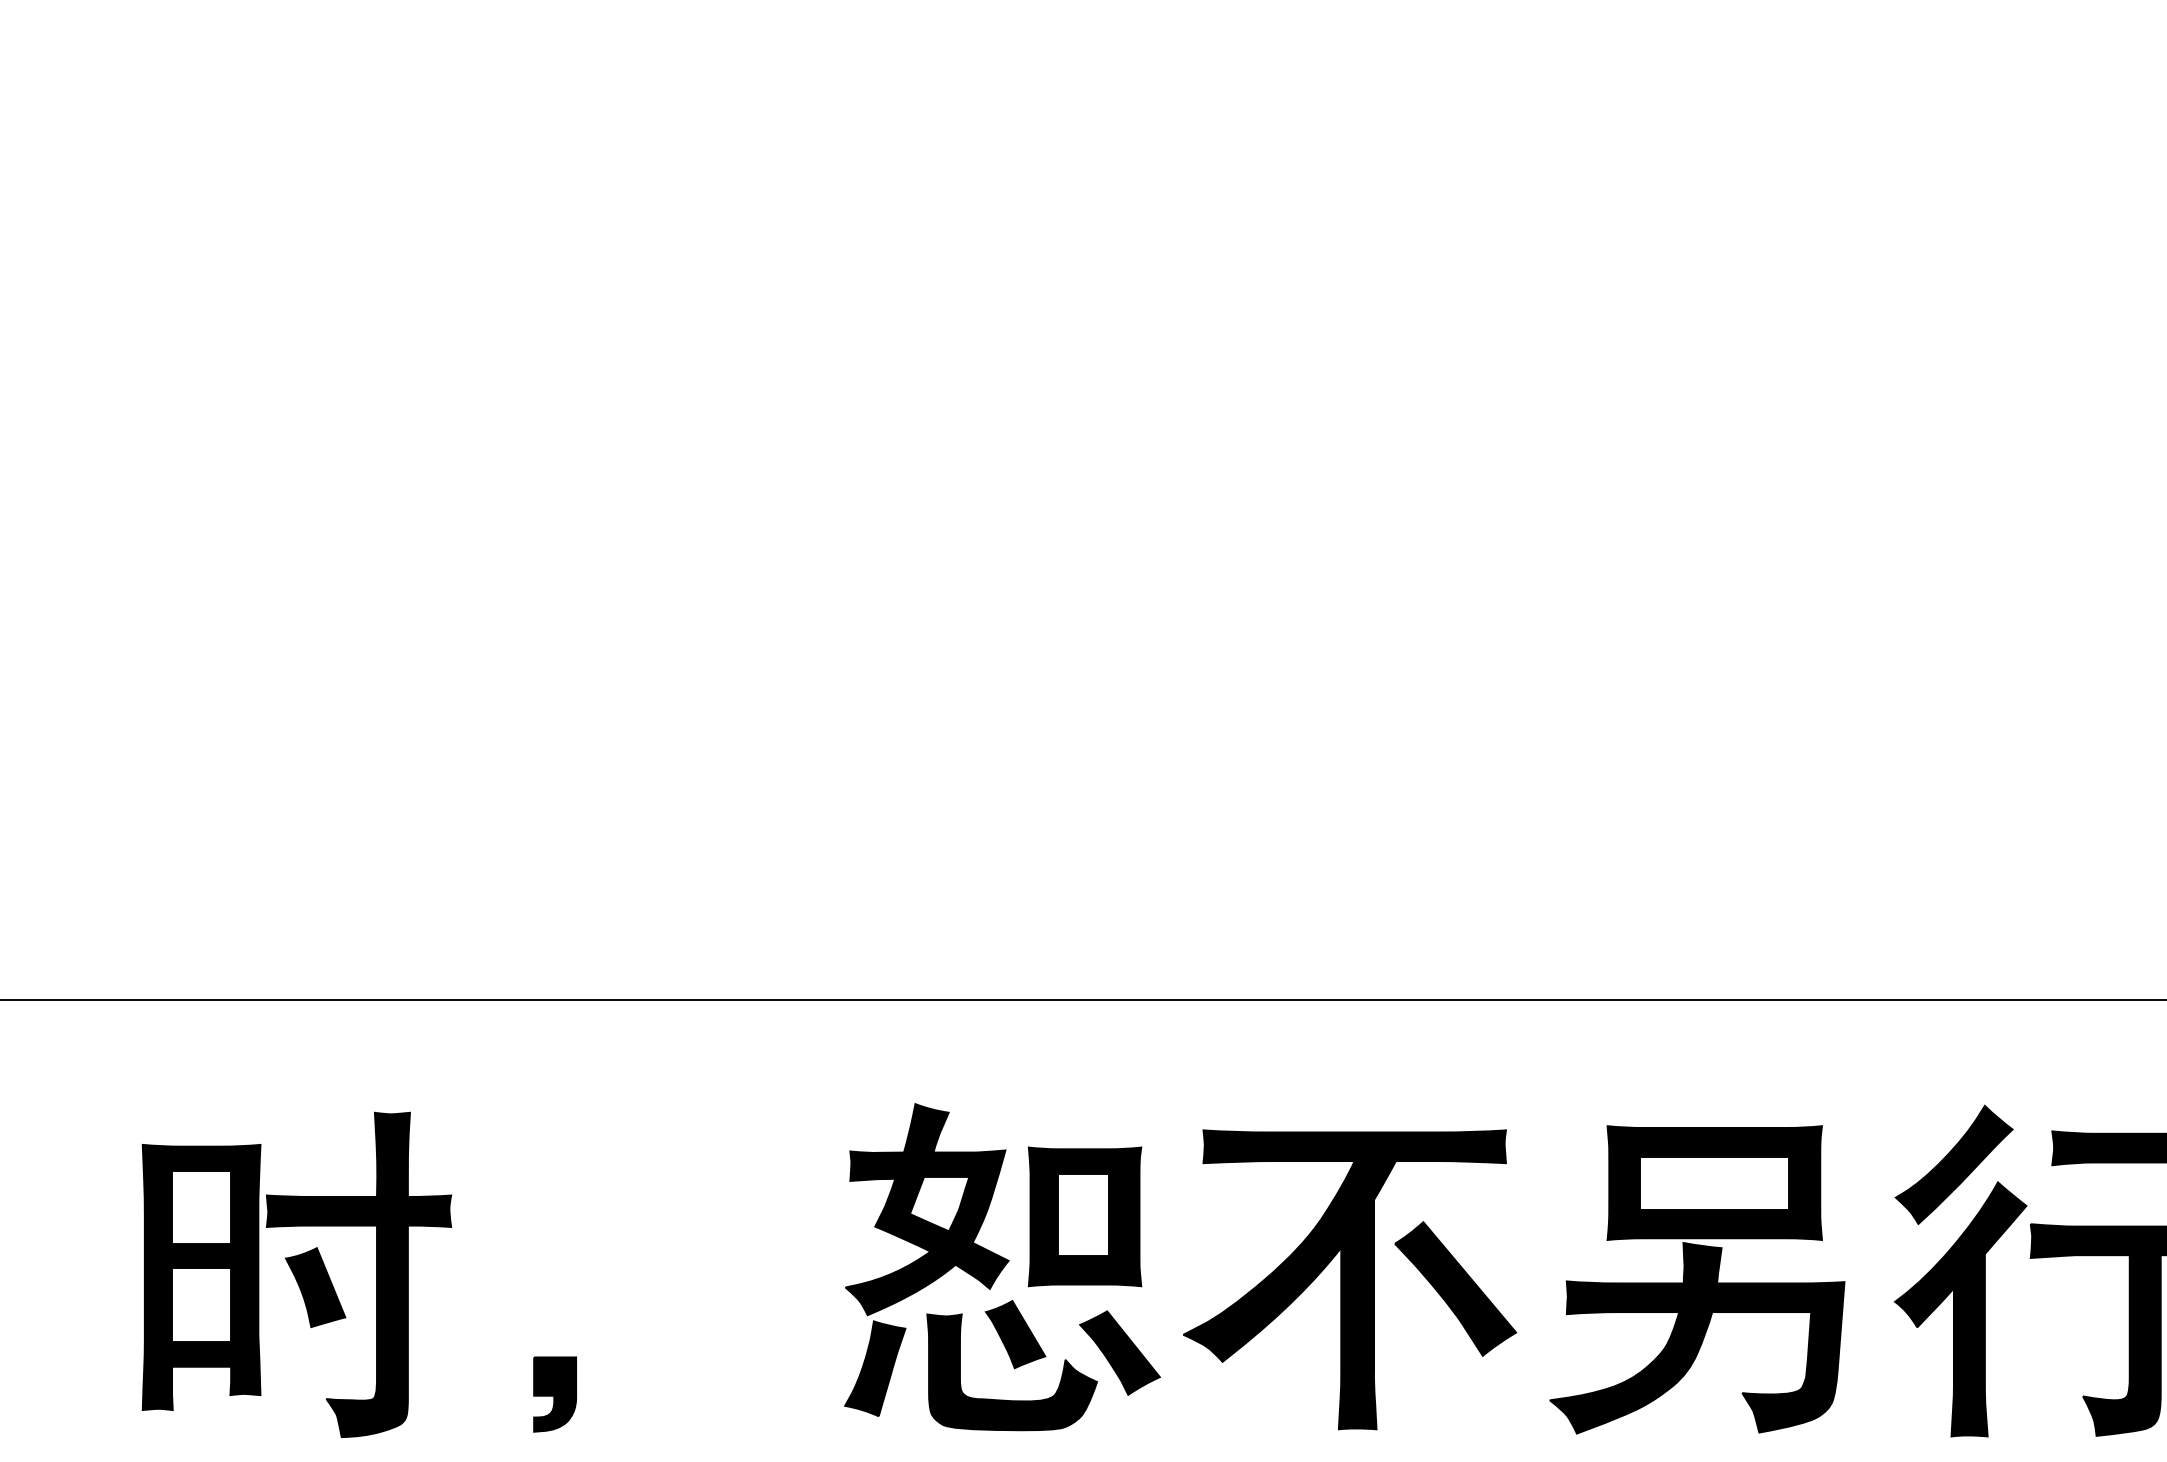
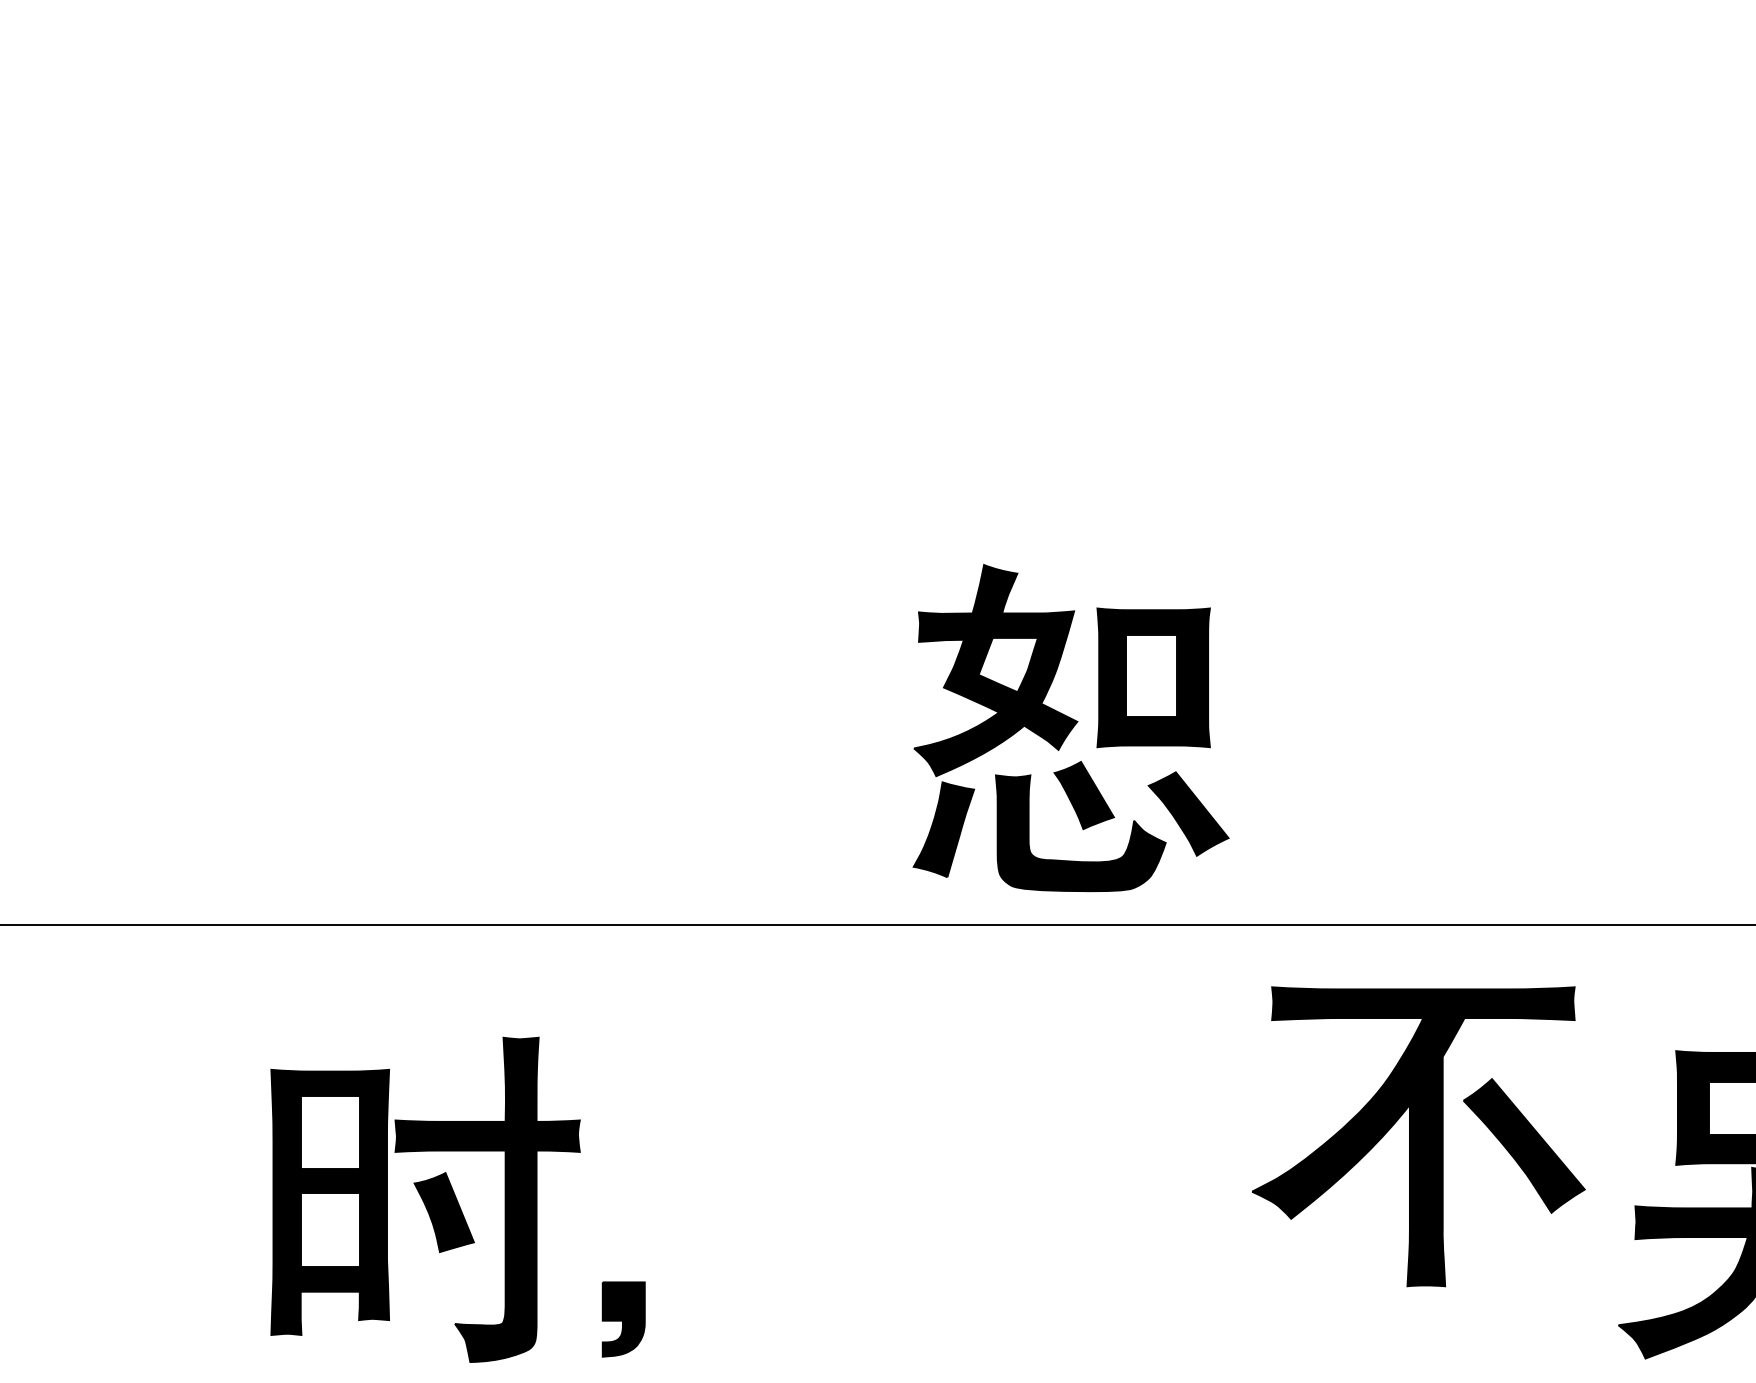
part: (1002, 1267) -> (1071, 728), moved
part: (296, 1274) -> (425, 1199), moved
part: (1350, 1279) -> (1419, 1136), moved

